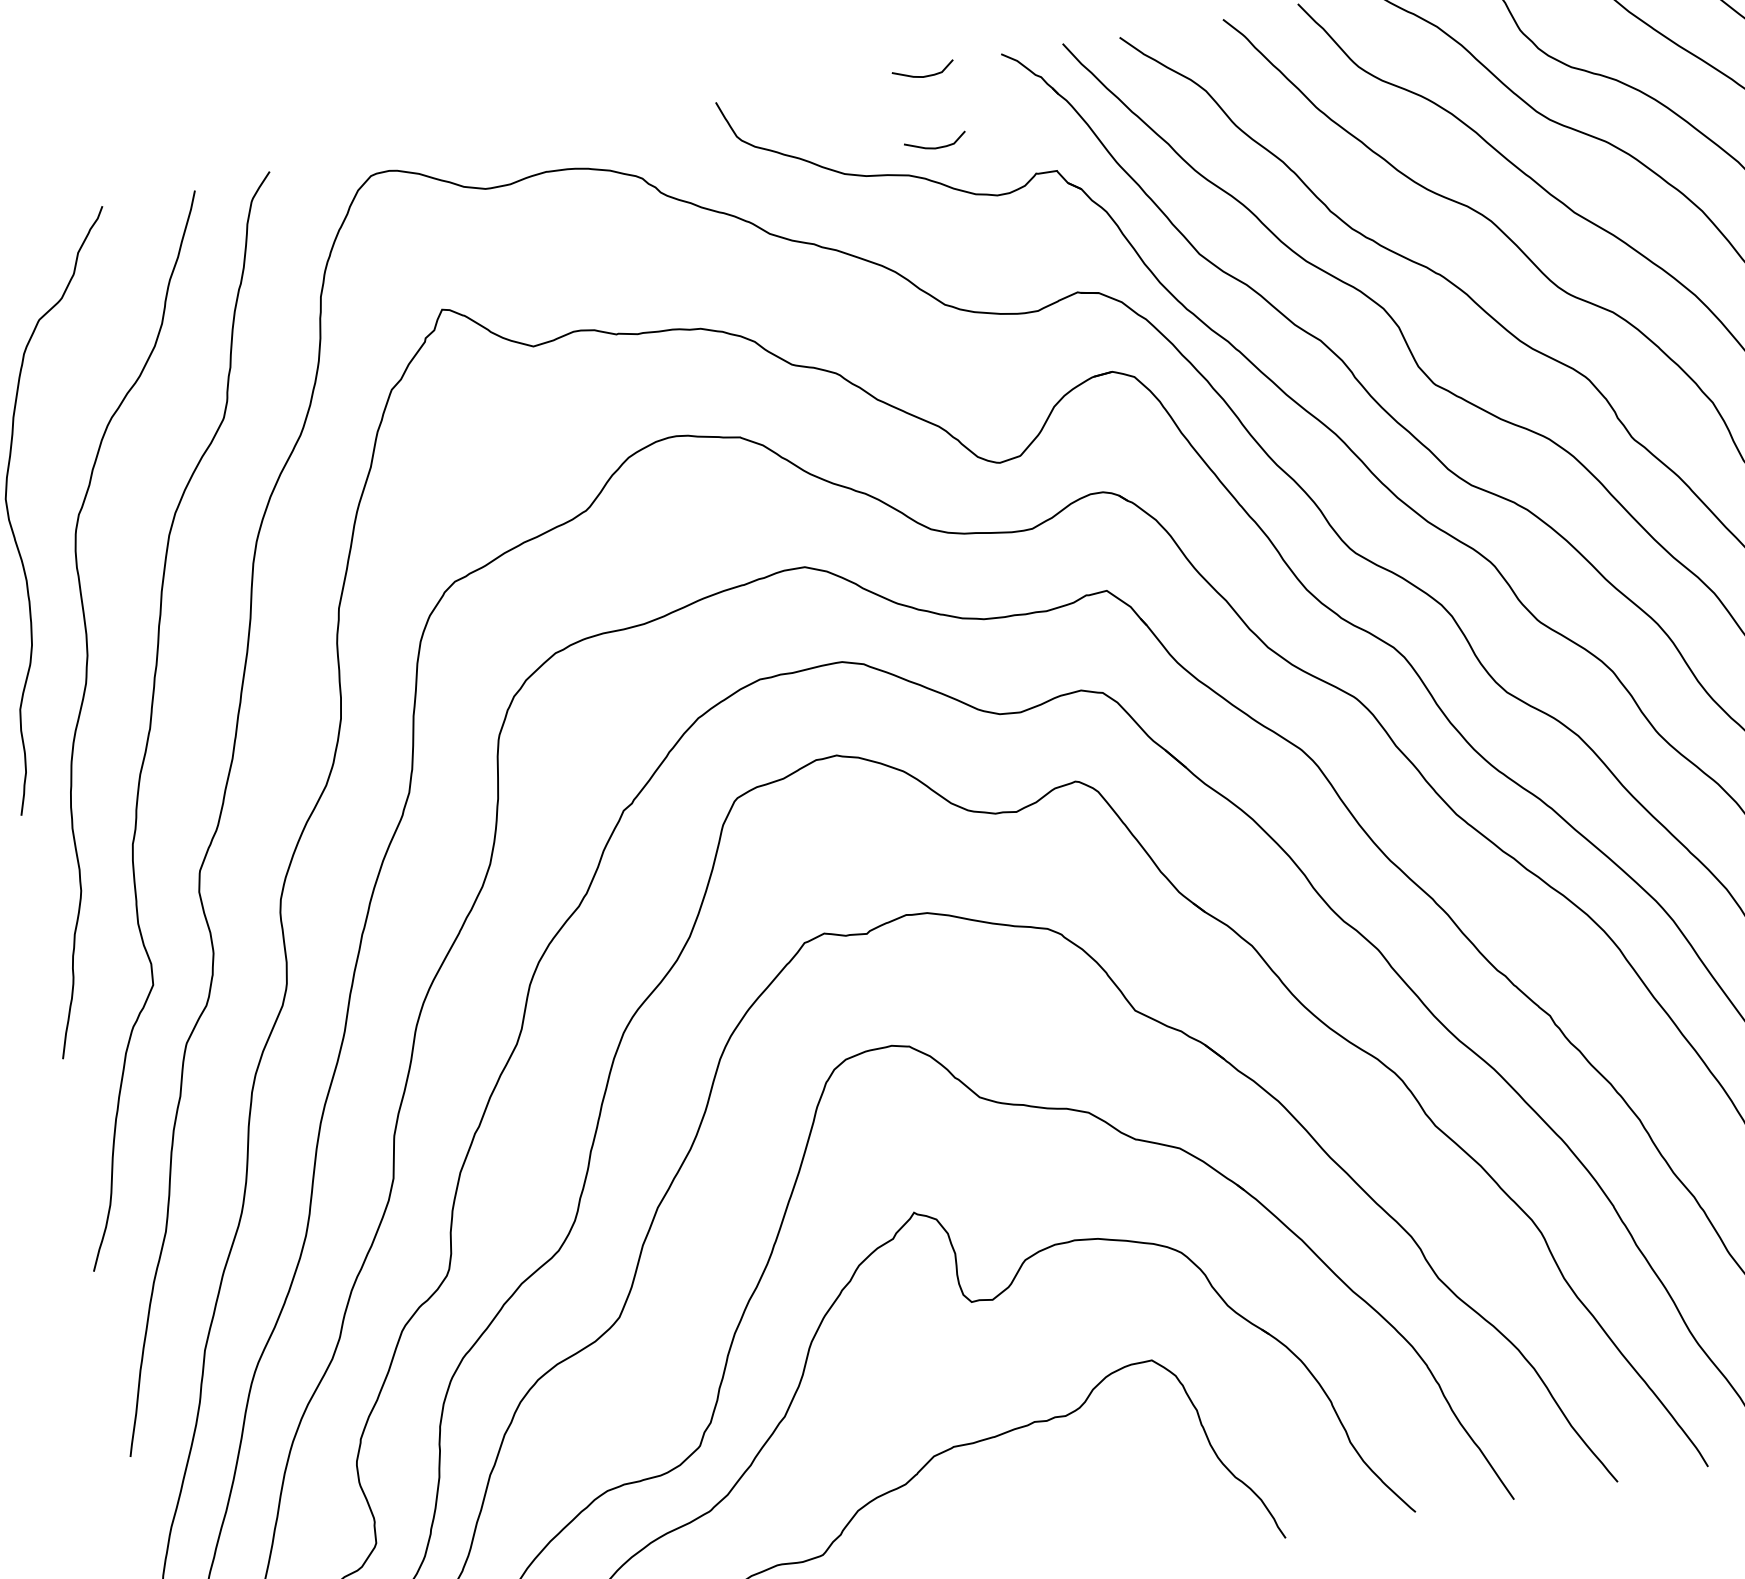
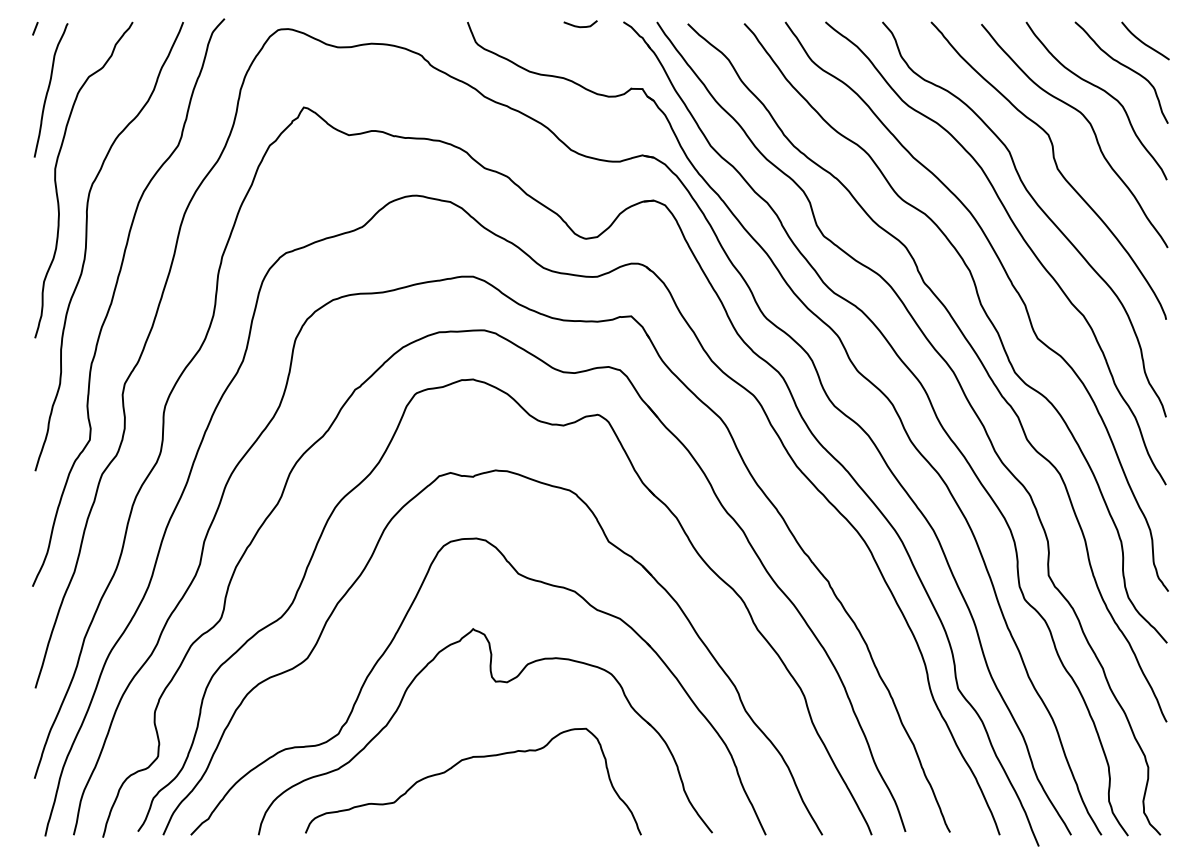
curve: (935, 147) -> (580, 65), removed

